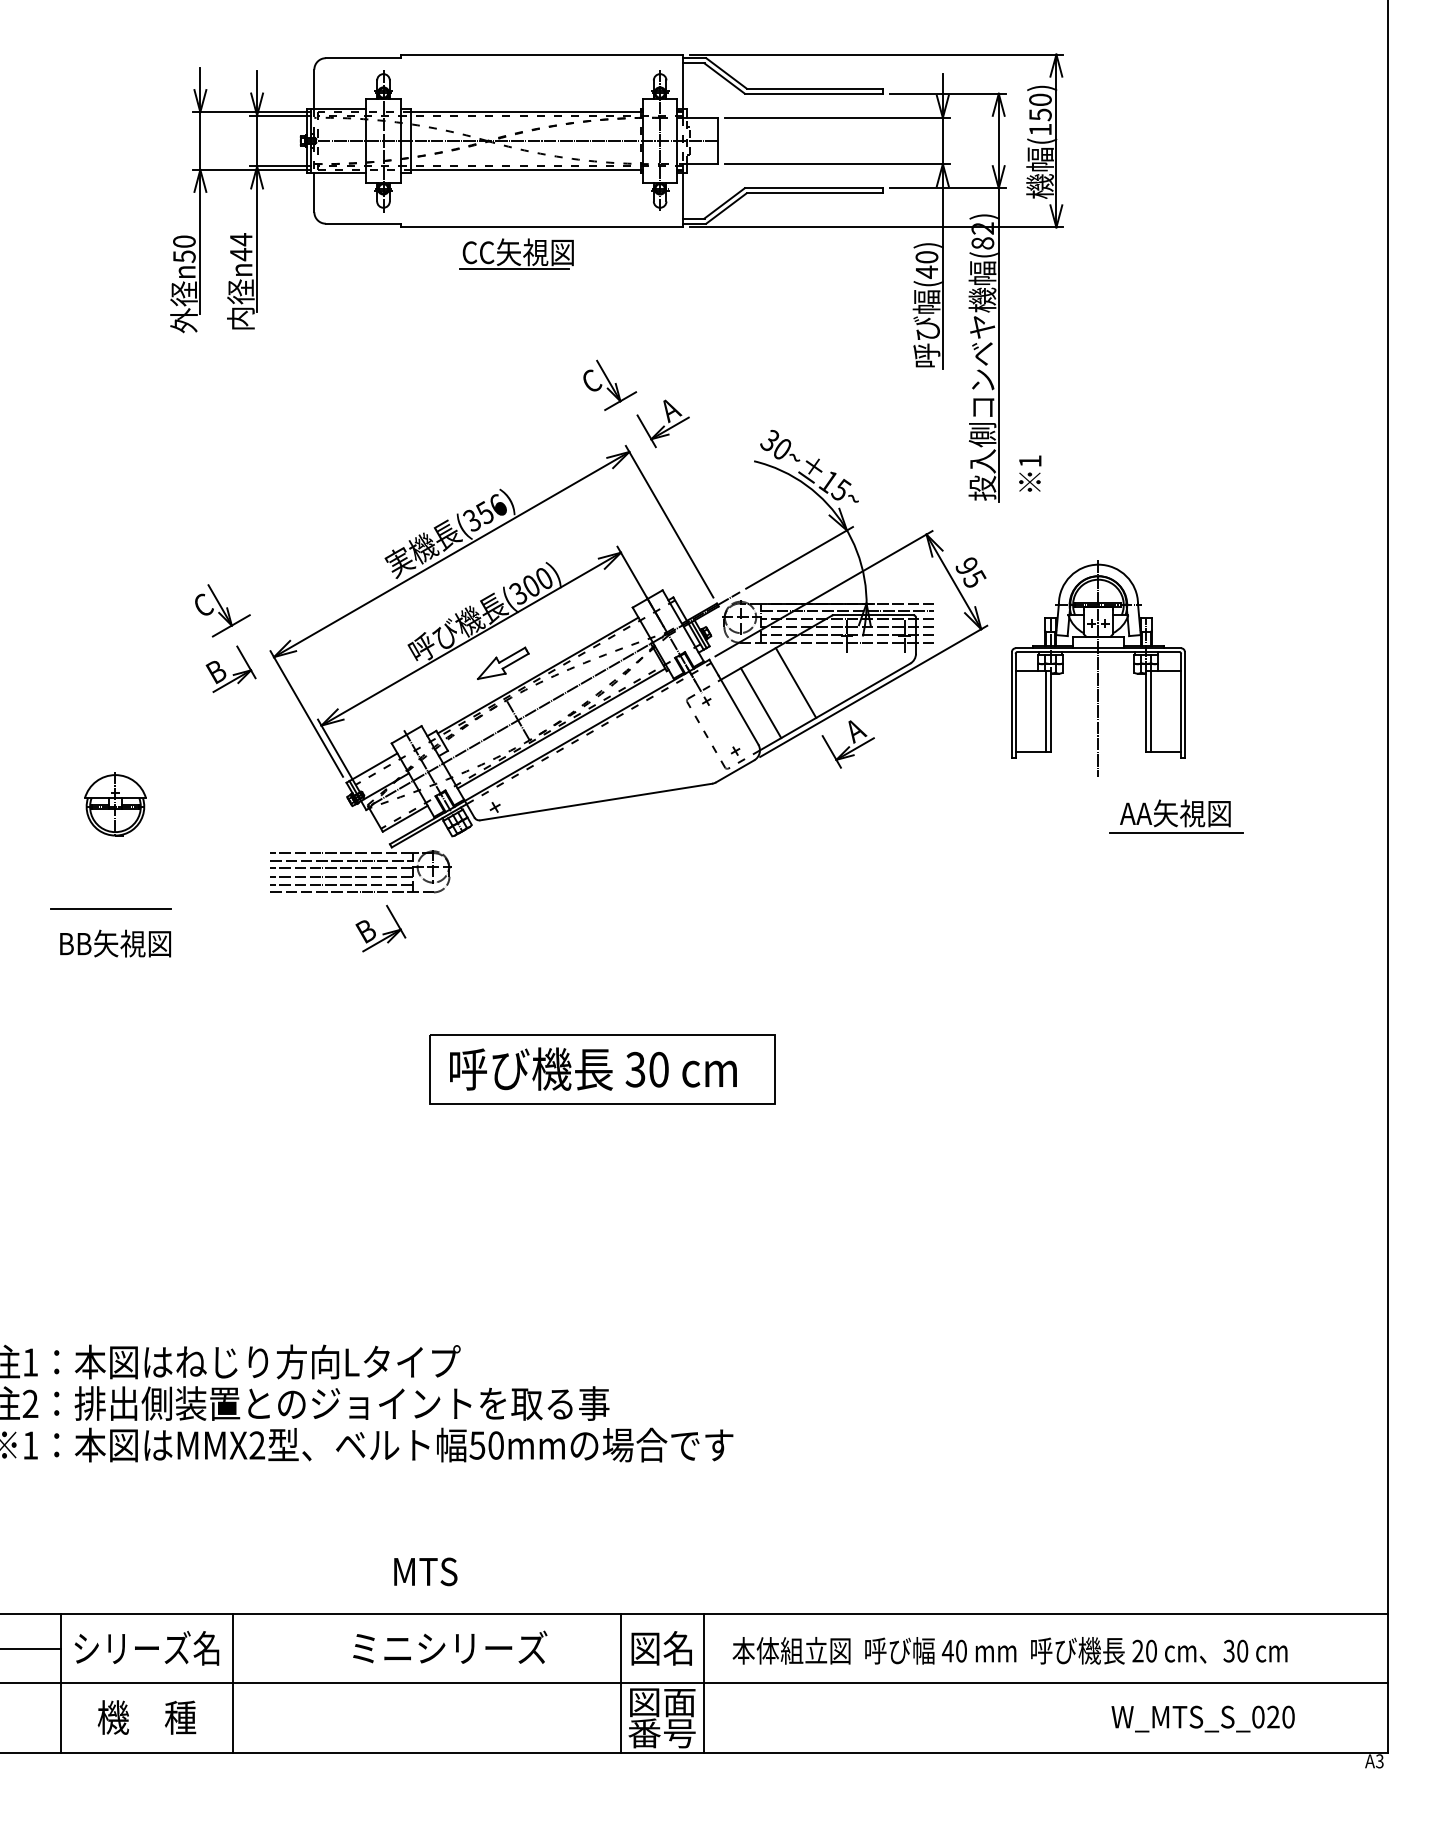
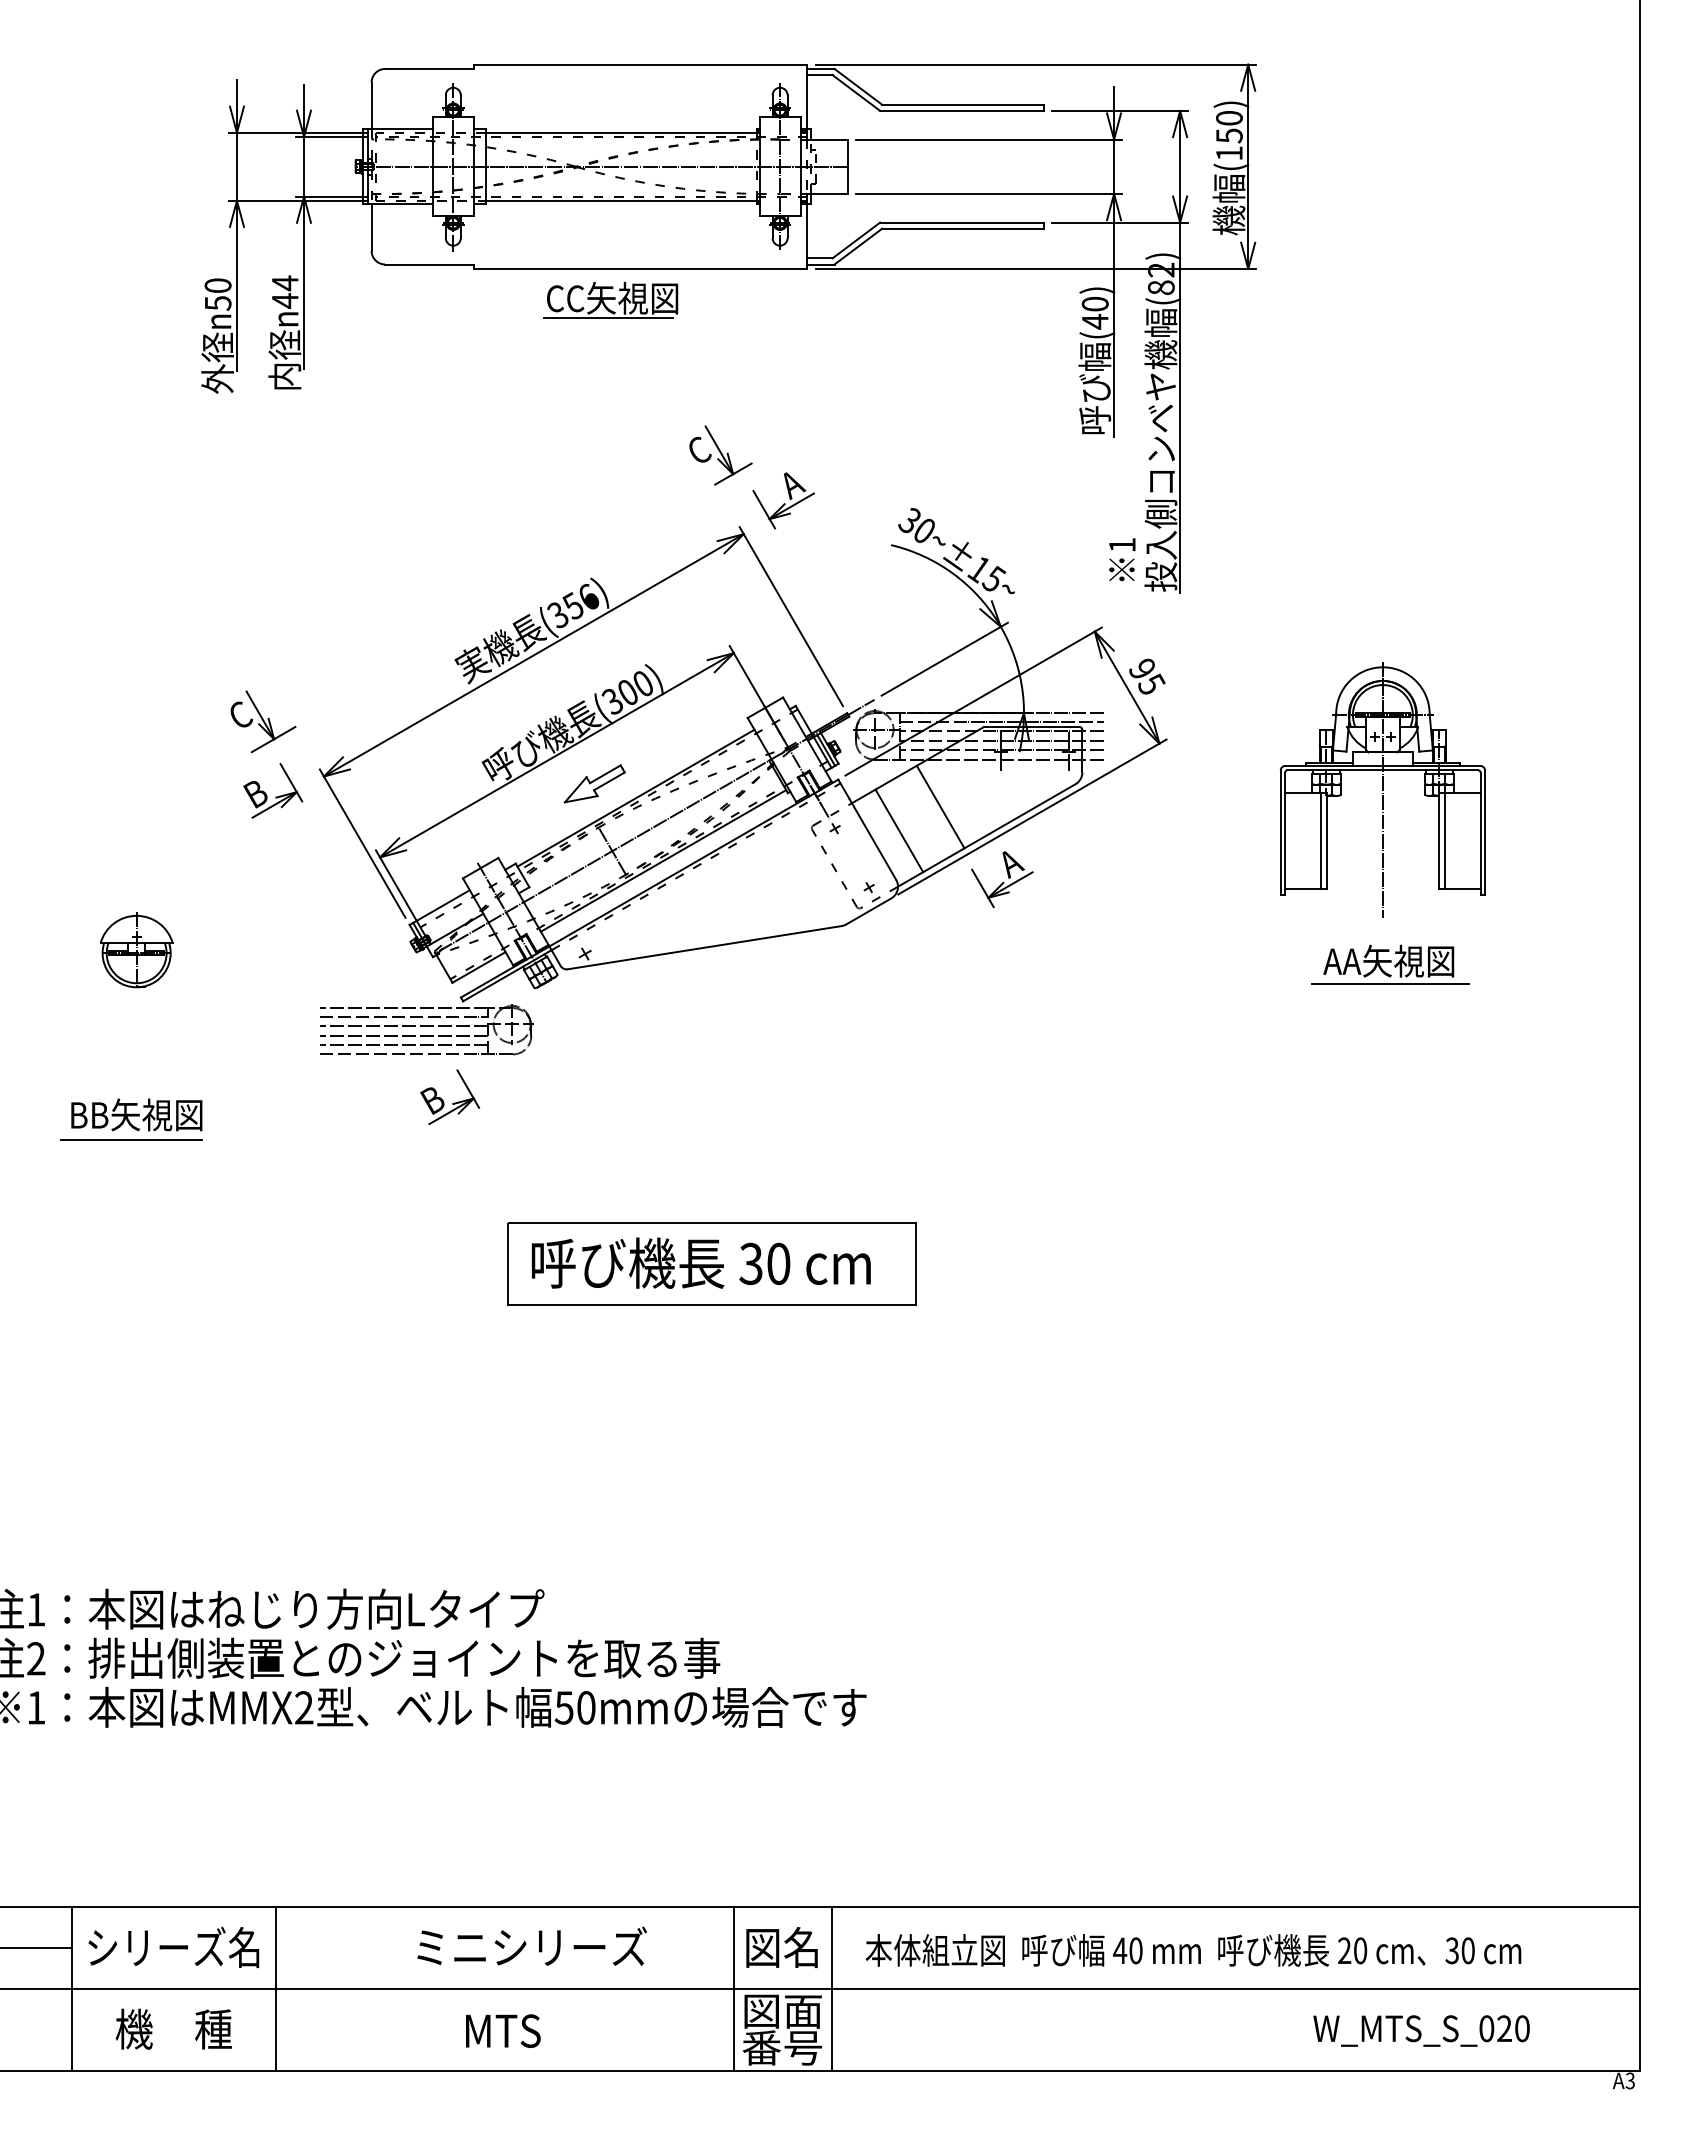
text: (1030, 473) -> (1122, 559), moved
part: (1098, 668) -> (1382, 789), moved
line: (111, 909) -> (131, 1139), moved
text: (425, 1571) -> (503, 2030), moved

